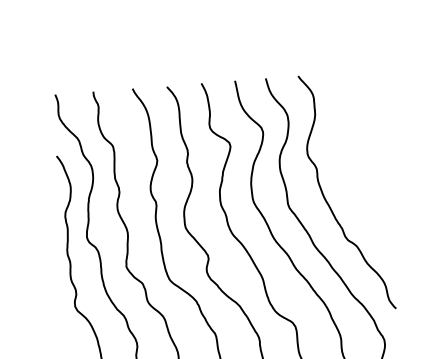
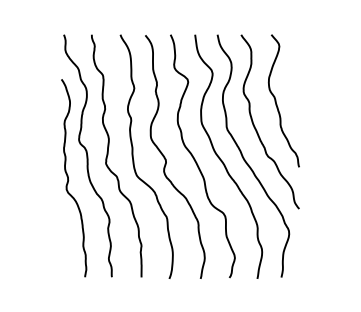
curve: (353, 162) -> (276, 100), added

